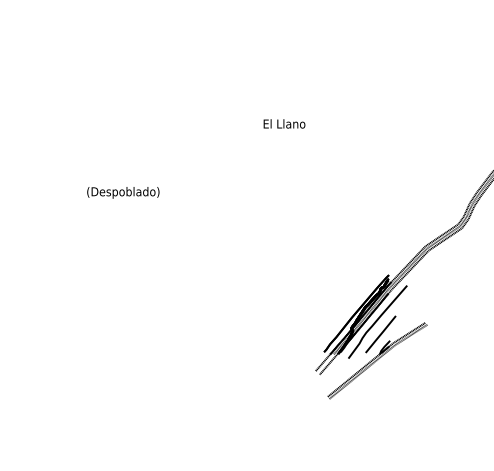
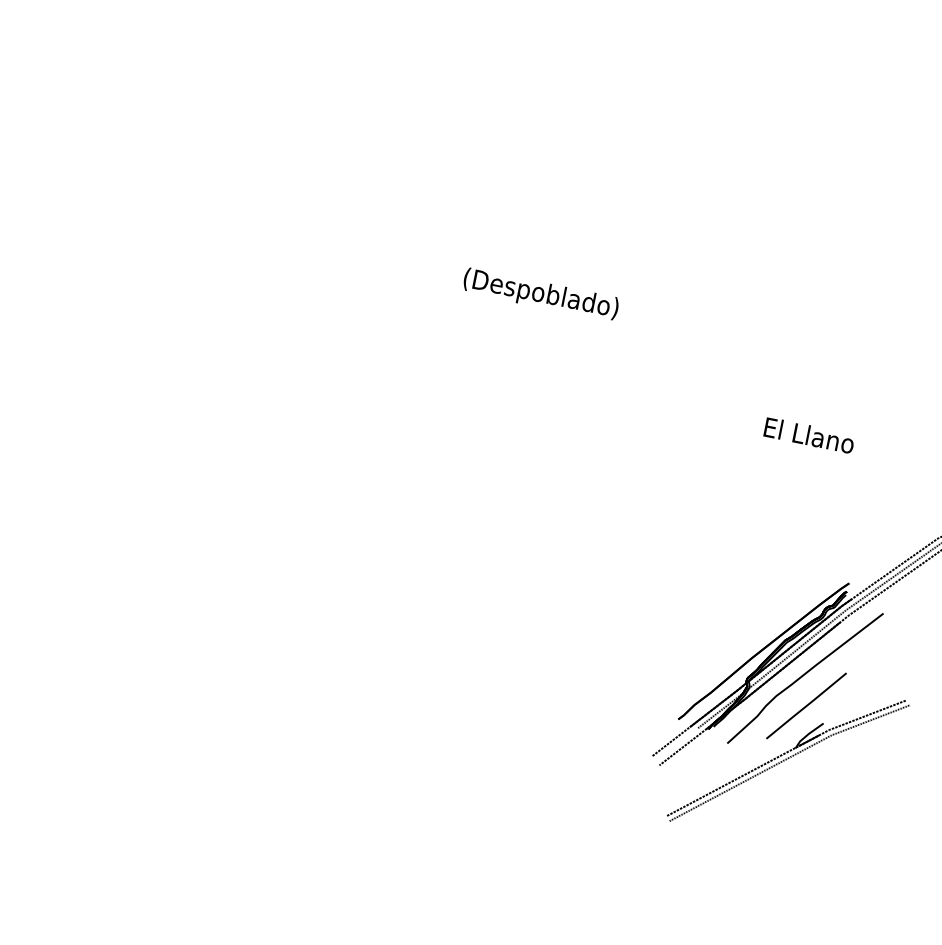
text: (284, 123) -> (809, 434), moved
text: (123, 192) -> (541, 294), moved

